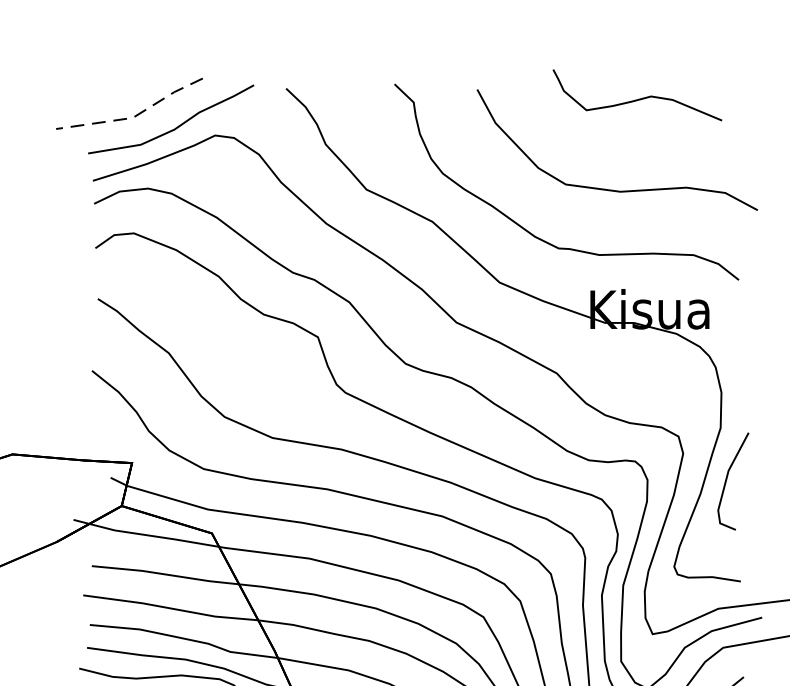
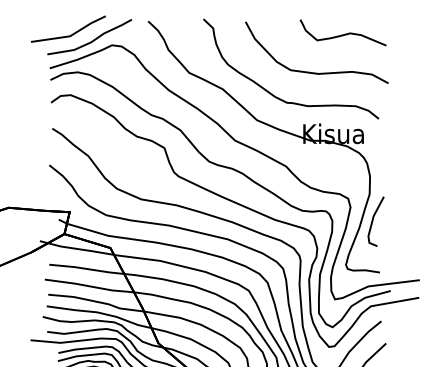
curve: (635, 98) -> (342, 34), moved
line: (133, 116) -> (70, 35), dashed -> solid

